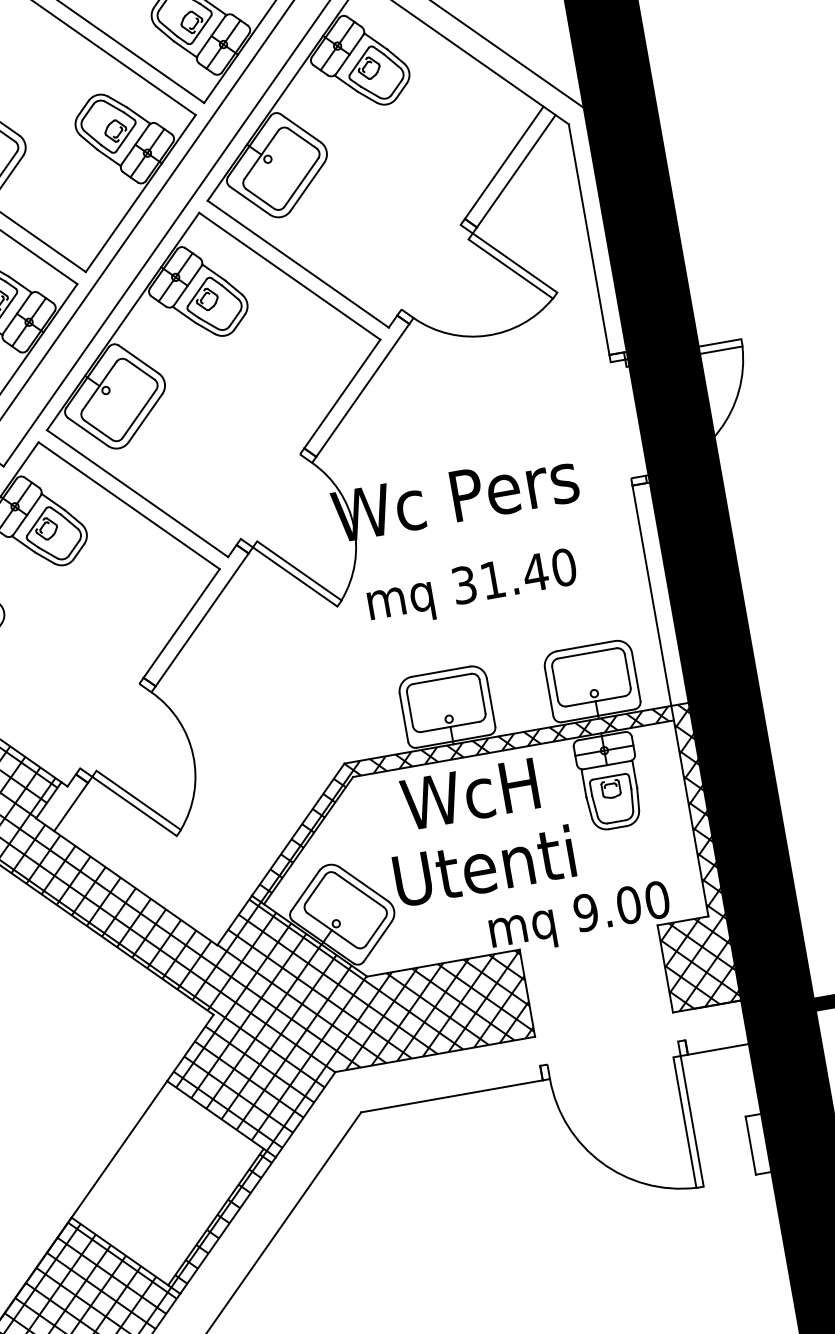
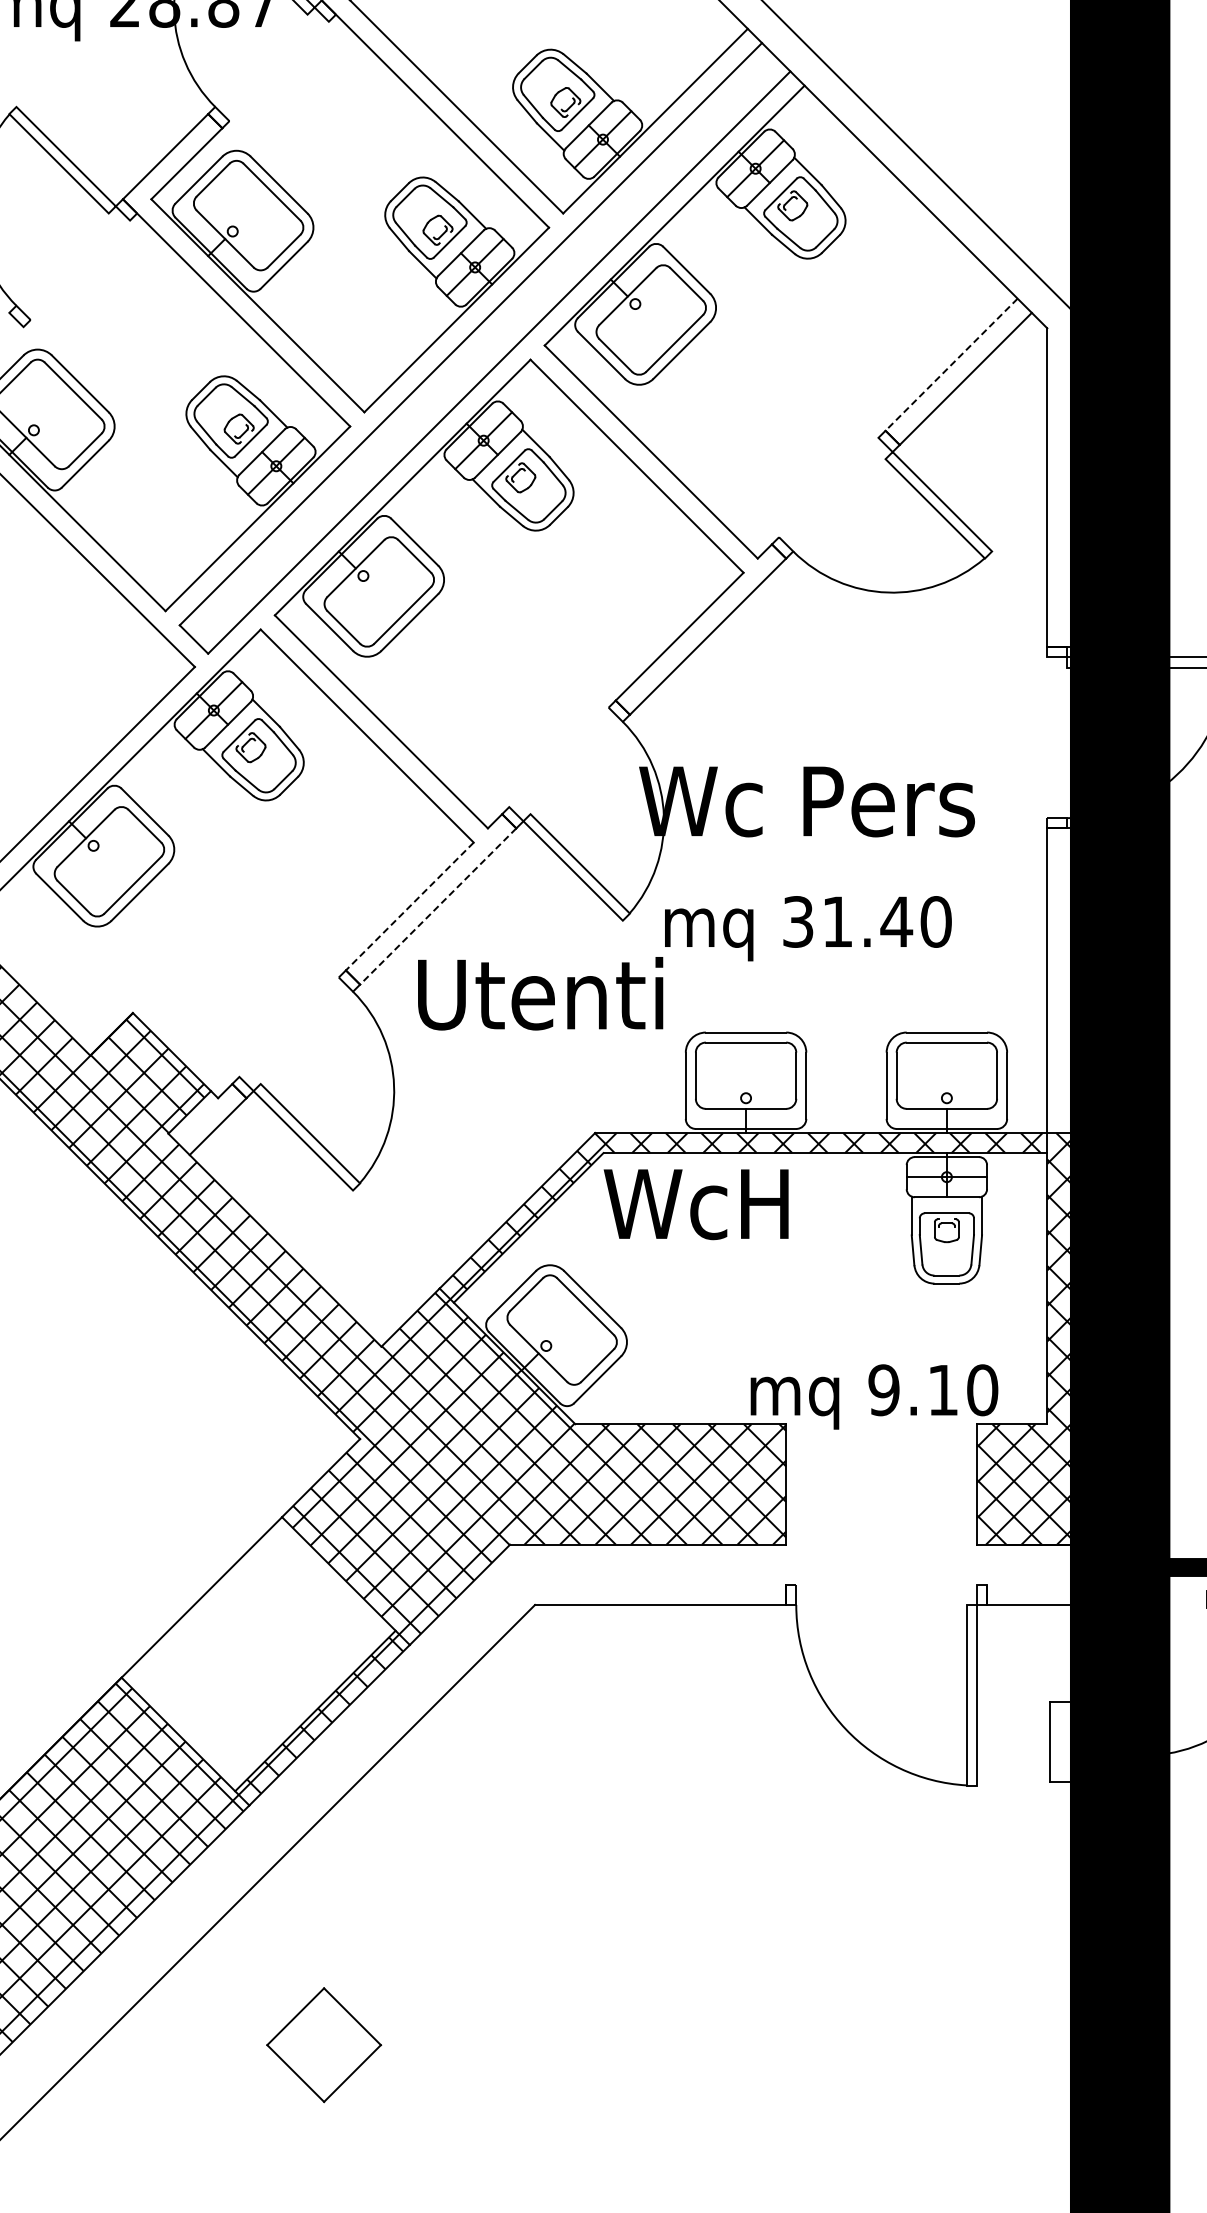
line: (504, 163) -> (951, 365), solid -> dashed
line: (201, 619) -> (437, 906), solid -> dashed
line: (181, 623) -> (409, 906), solid -> dashed
text: (469, 794) -> (695, 1204), moved
text: (484, 866) -> (540, 993), moved
text: (628, 905) -> (942, 1390), 9.00 -> 9.10

